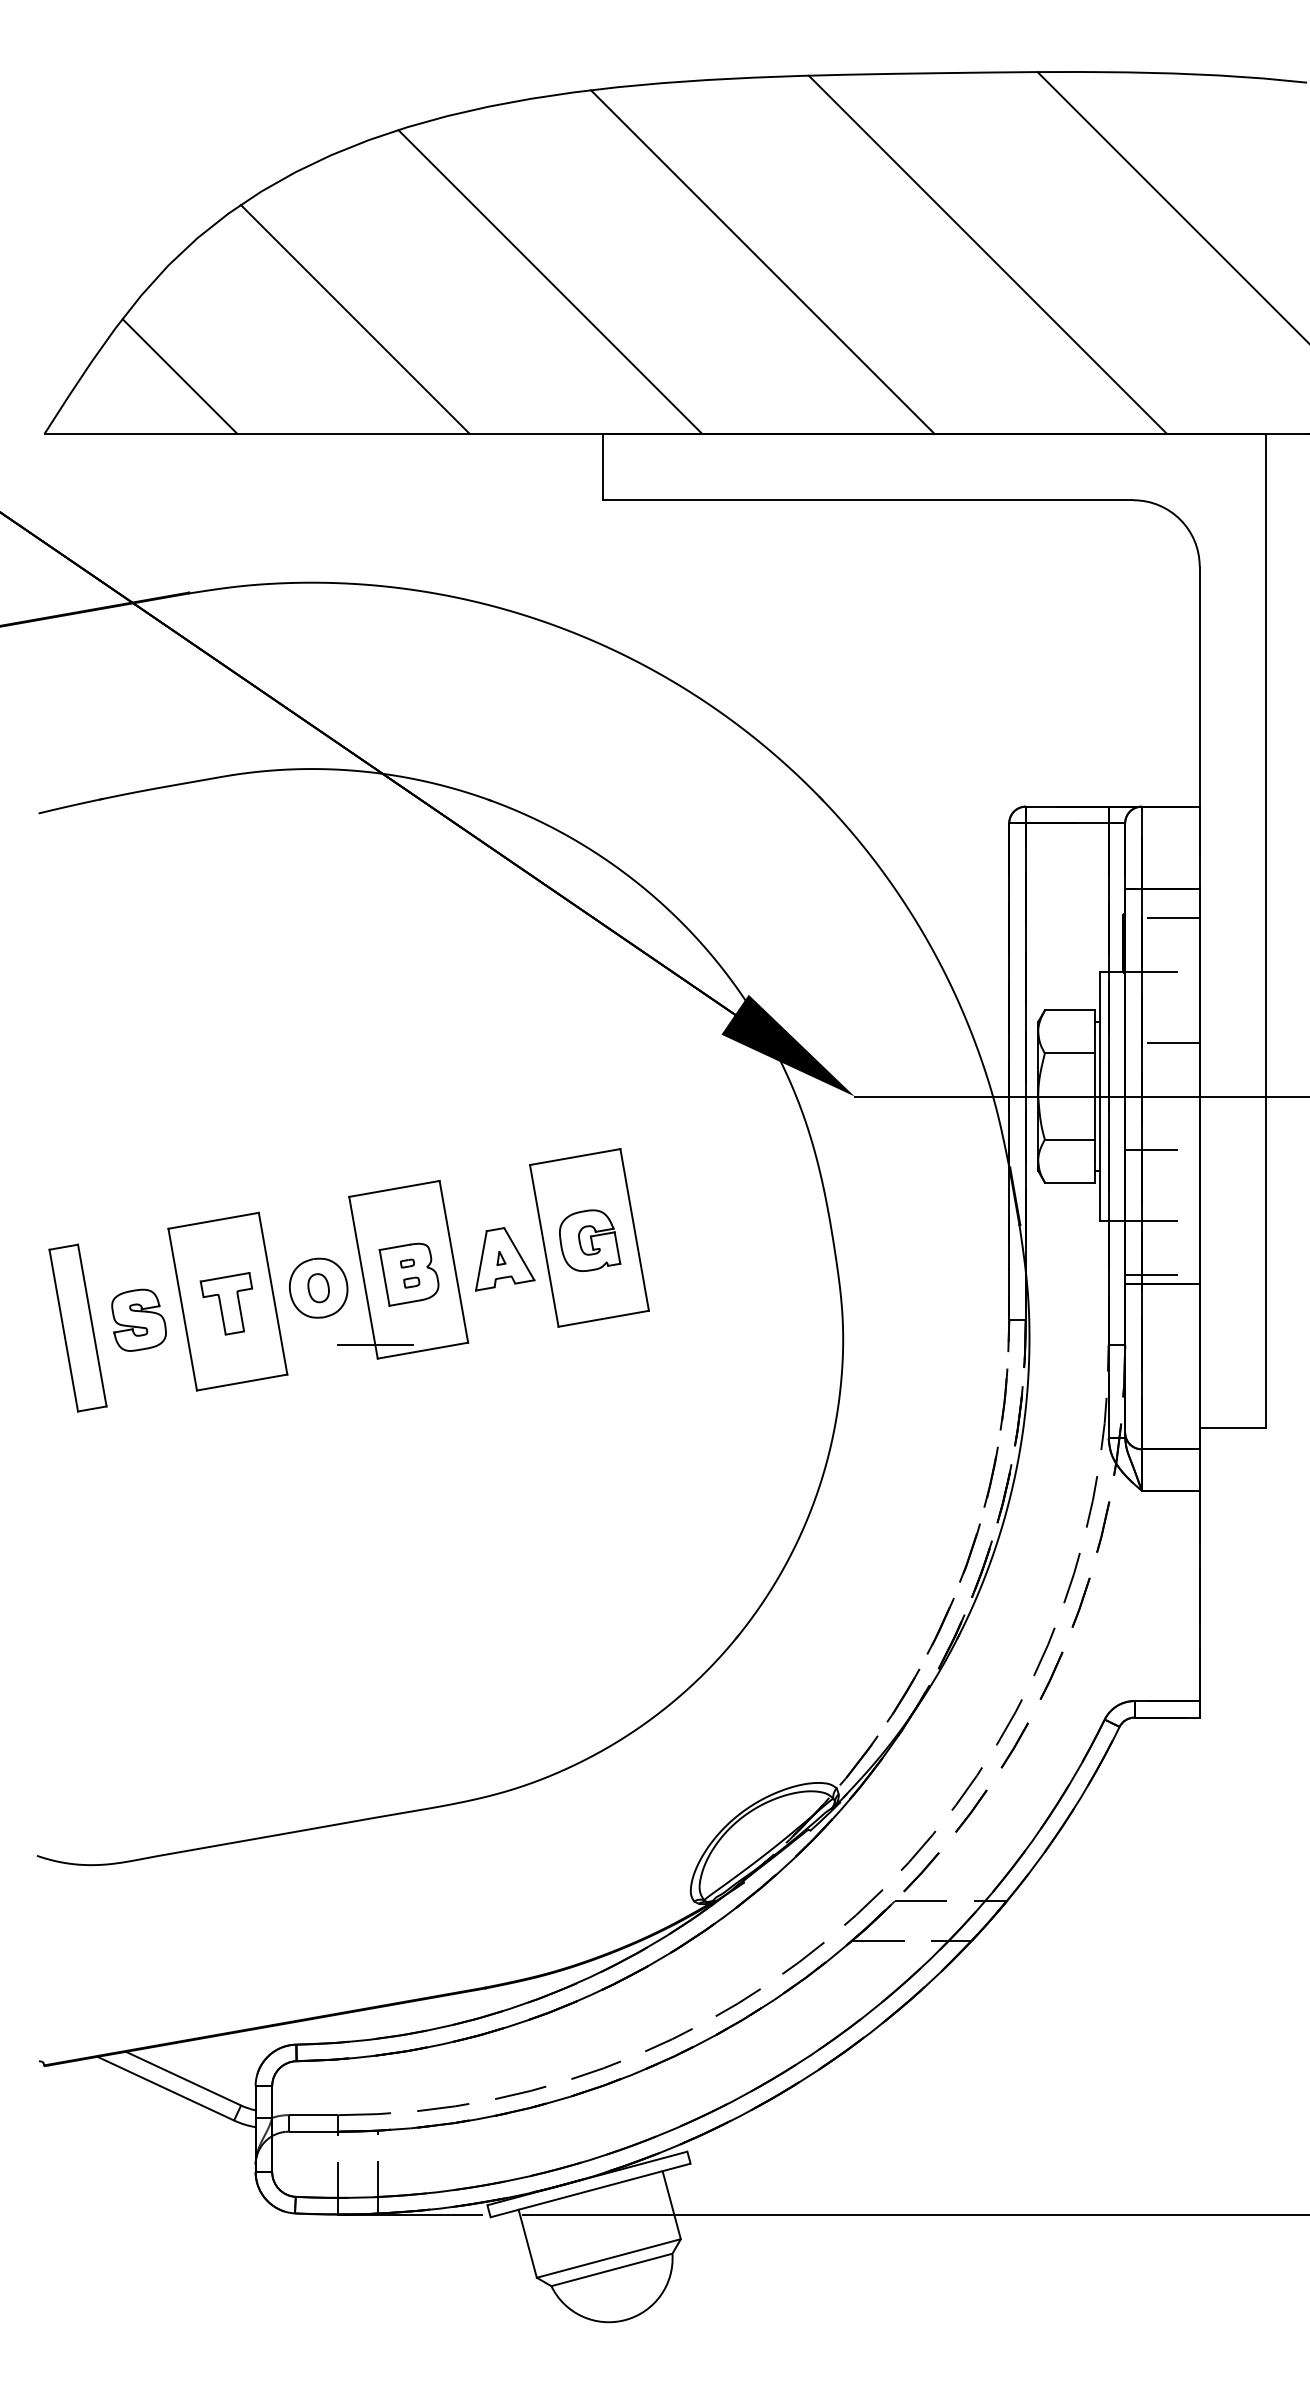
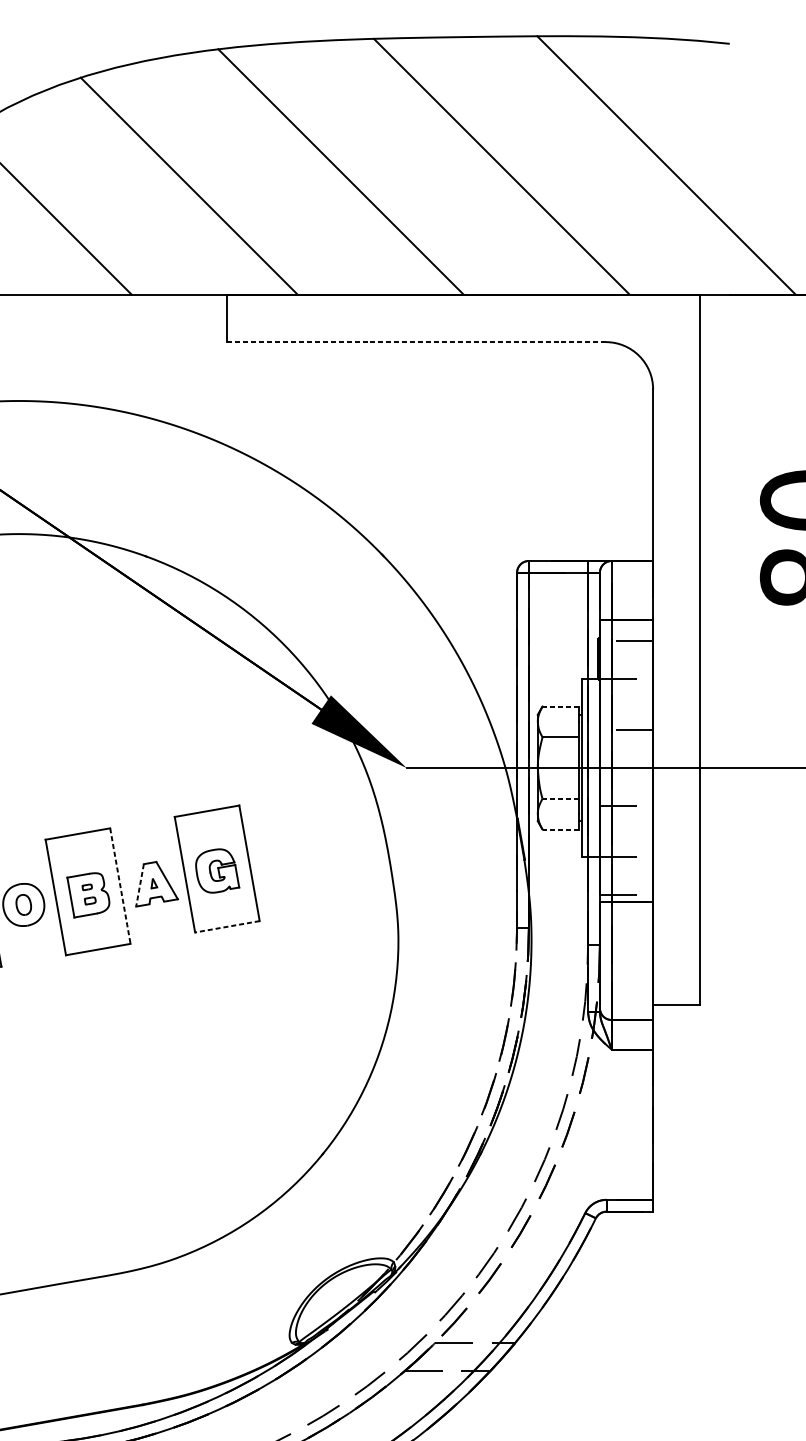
line: (868, 500) -> (416, 342), solid -> dashed
line: (1069, 1010) -> (560, 706), solid -> dashed
line: (1069, 1139) -> (560, 798), solid -> dashed
line: (1069, 1182) -> (560, 829), solid -> dashed
line: (481, 1261) -> (140, 885), solid -> dashed
line: (453, 1262) -> (120, 886), solid -> dashed
line: (603, 1318) -> (227, 926), solid -> dashed
line: (375, 1344) -> (64, 945), removed

